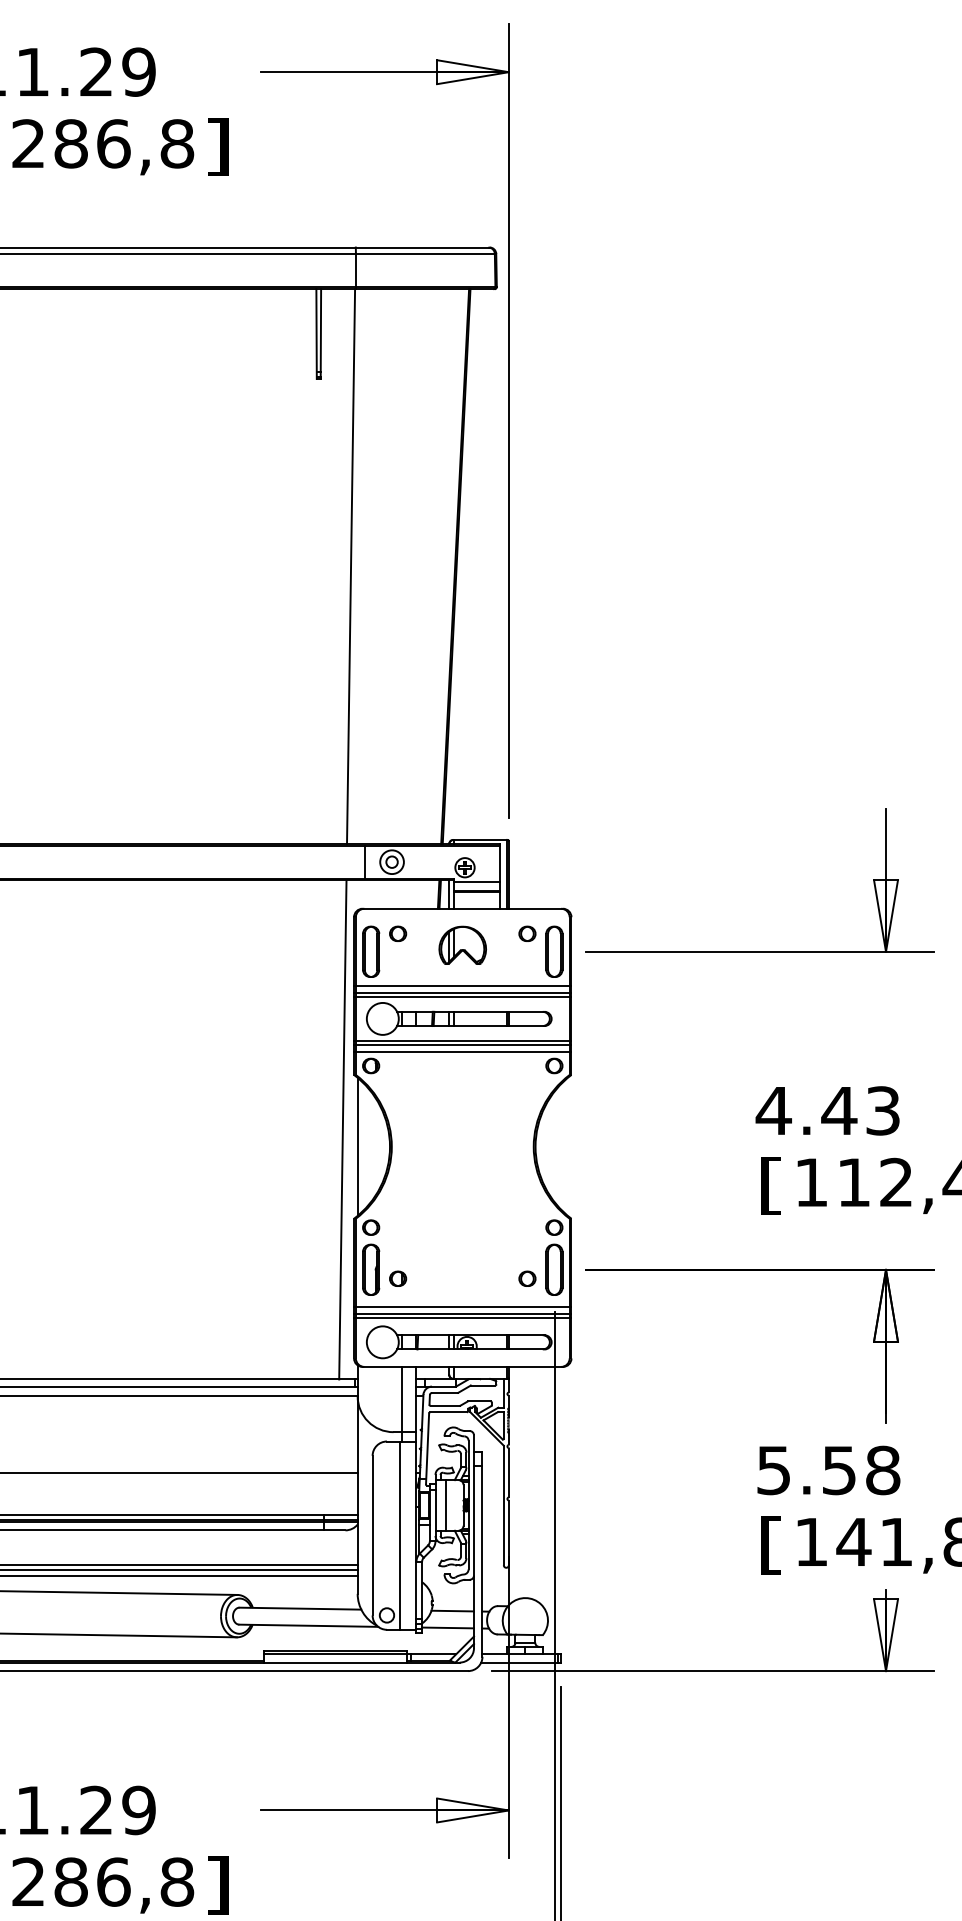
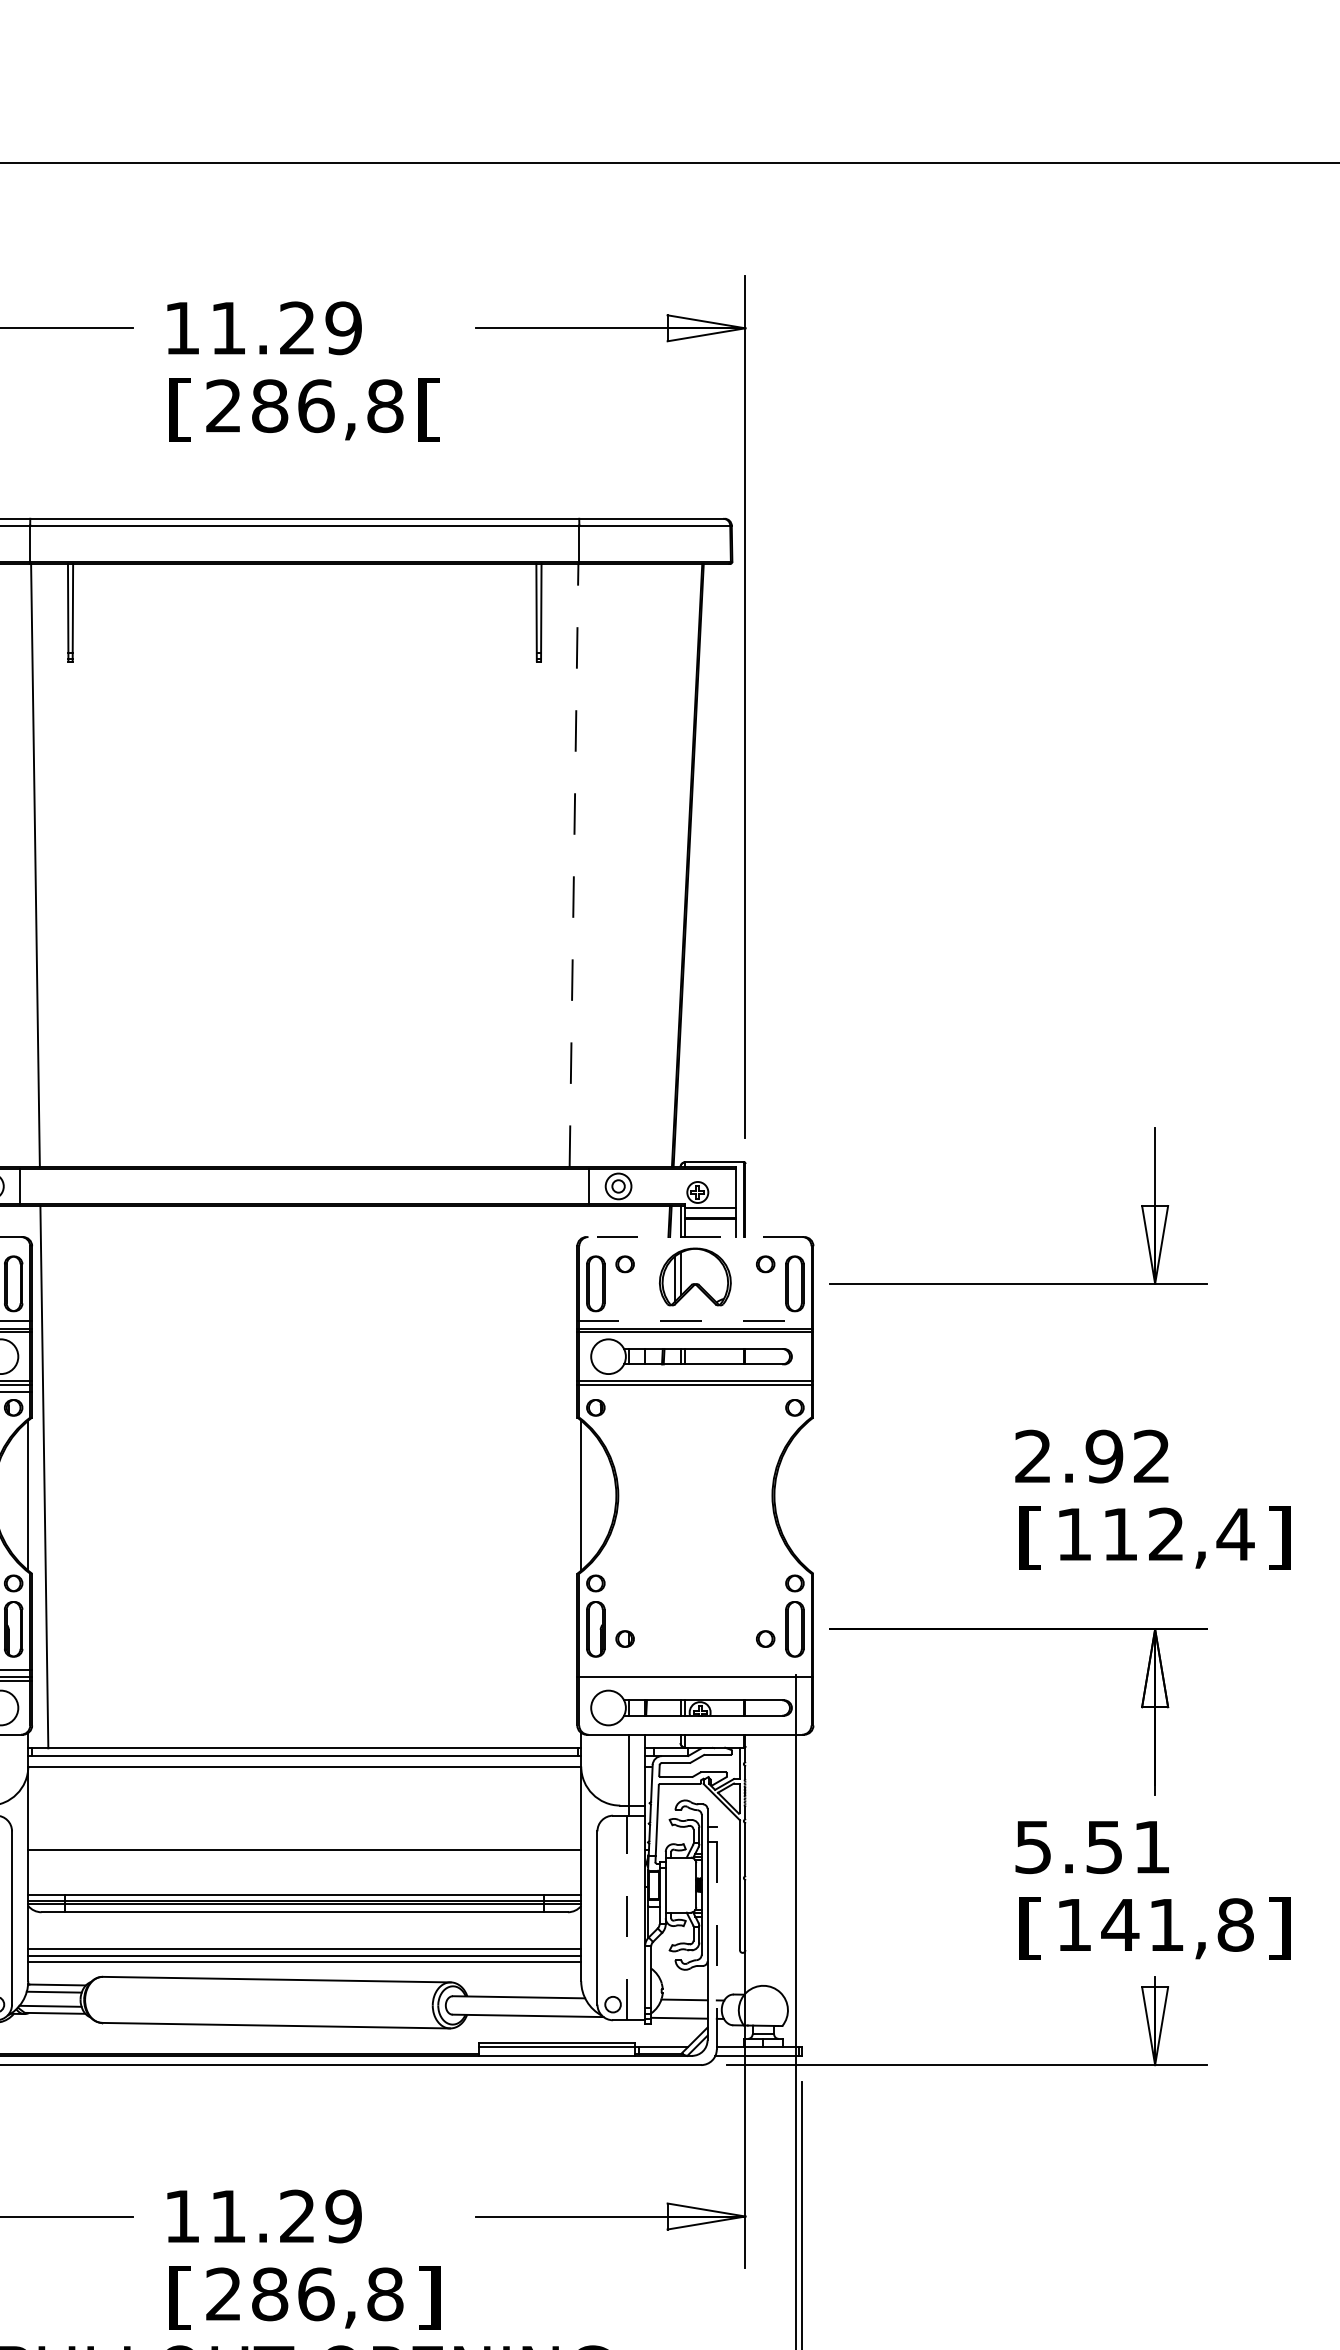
text: (217, 146) -> (429, 409), ] -> [
line: (351, 566) -> (574, 865), solid -> dashed
line: (462, 909) -> (695, 1237), solid -> dashed
part: (462, 945) -> (695, 1276), size x1.4
line: (462, 986) -> (695, 1321), solid -> dashed
line: (462, 1051) -> (695, 1392), removed
text: (827, 1110) -> (1091, 1456), 4.43 -> 2.92
line: (343, 1129) -> (565, 1476), removed
line: (462, 1306) -> (695, 1669), removed
line: (462, 1317) -> (695, 1681), removed
text: (882, 1470) -> (1151, 1847), 5.58 -> 5.51
line: (445, 1504) -> (676, 1884), removed
line: (399, 1535) -> (626, 1917), solid -> dashed
line: (482, 1553) -> (716, 1937), solid -> dashed

